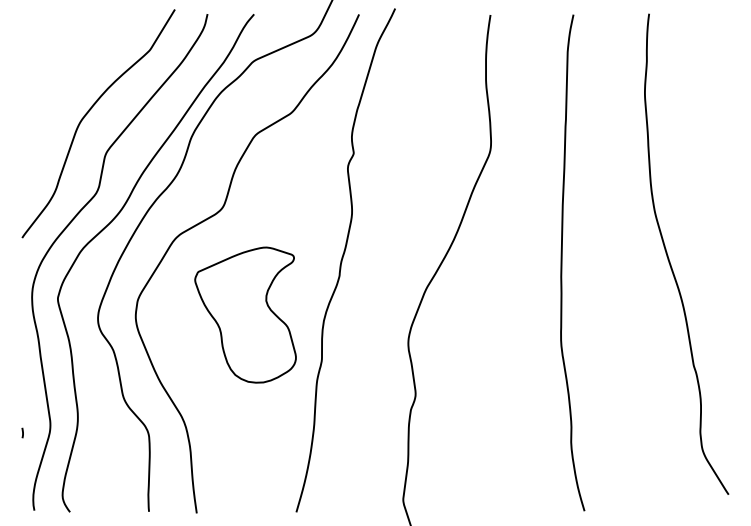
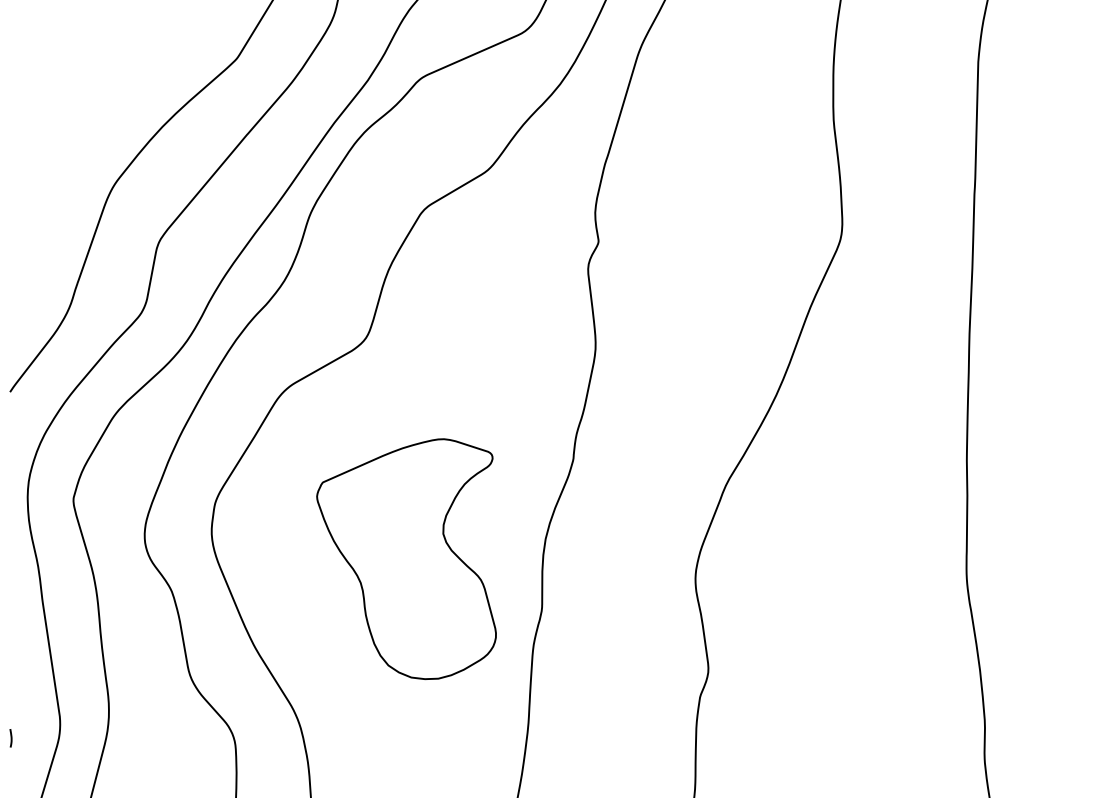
part: (245, 314) -> (406, 558), moved

